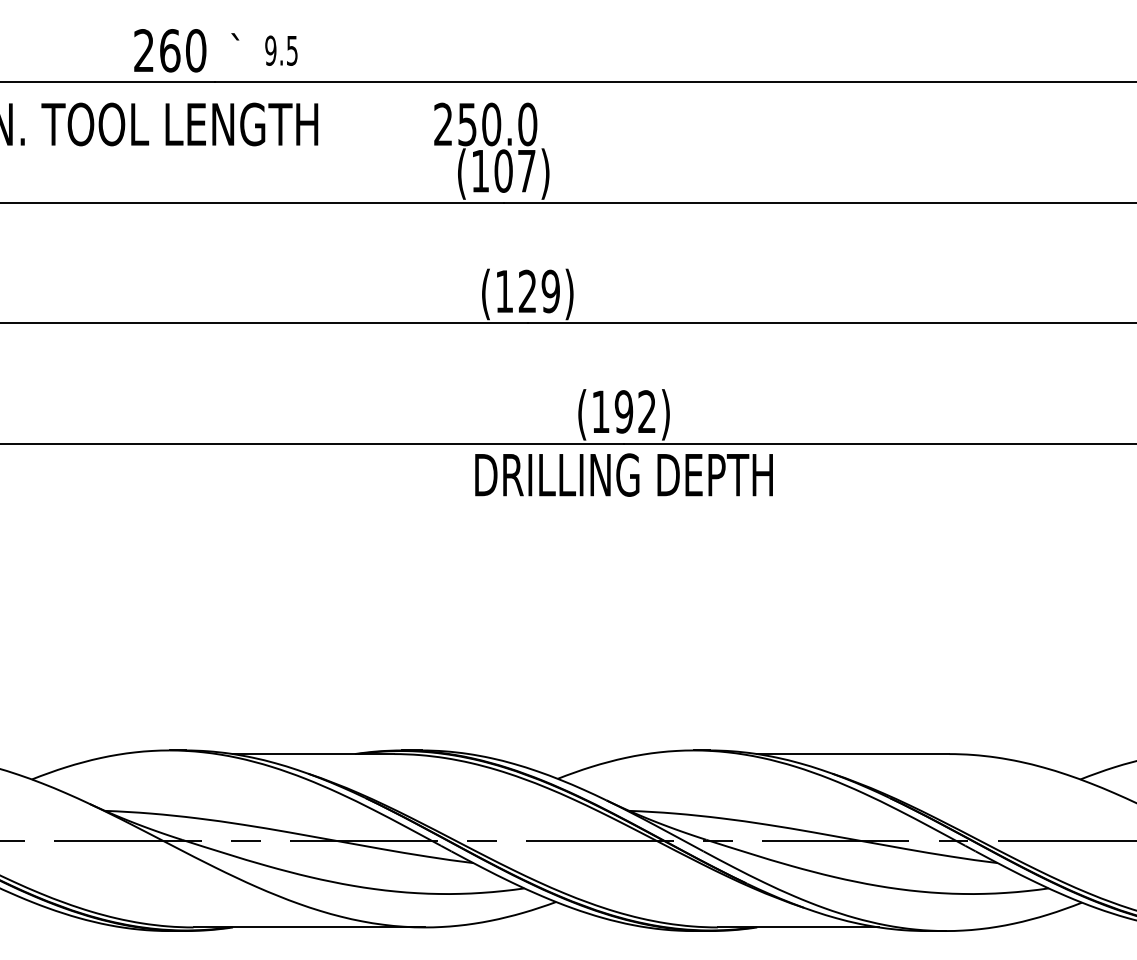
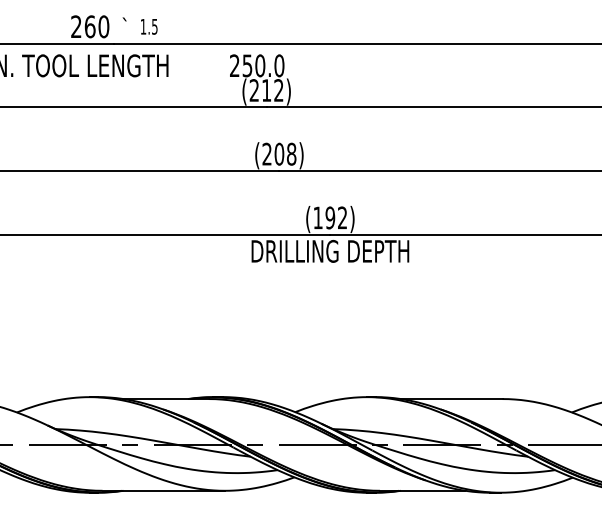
text: (270, 50) -> (143, 26), 9.5 -> 1.5
text: (503, 171) -> (266, 90), (107) -> (212)
text: (527, 290) -> (279, 153), (129) -> (208)

